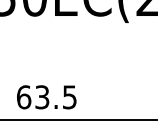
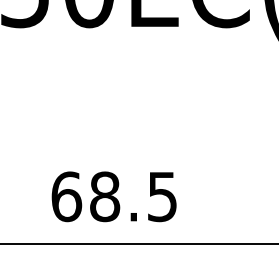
text: (42, 97) -> (105, 197), 63.5 -> 68.5

